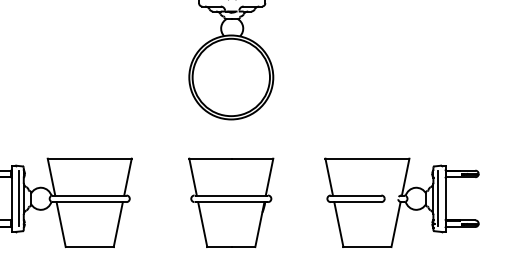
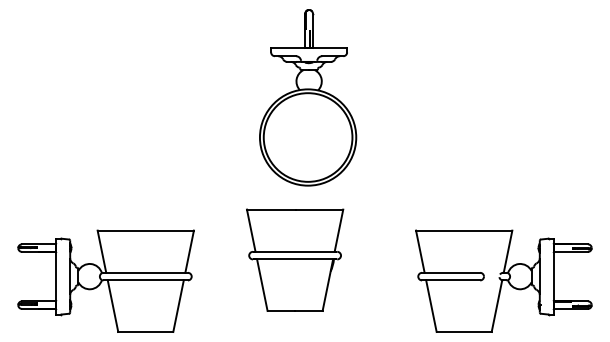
line: (18, 198) -> (64, 276), removed
line: (438, 198) -> (545, 276), removed
part: (231, 202) -> (295, 259), moved

